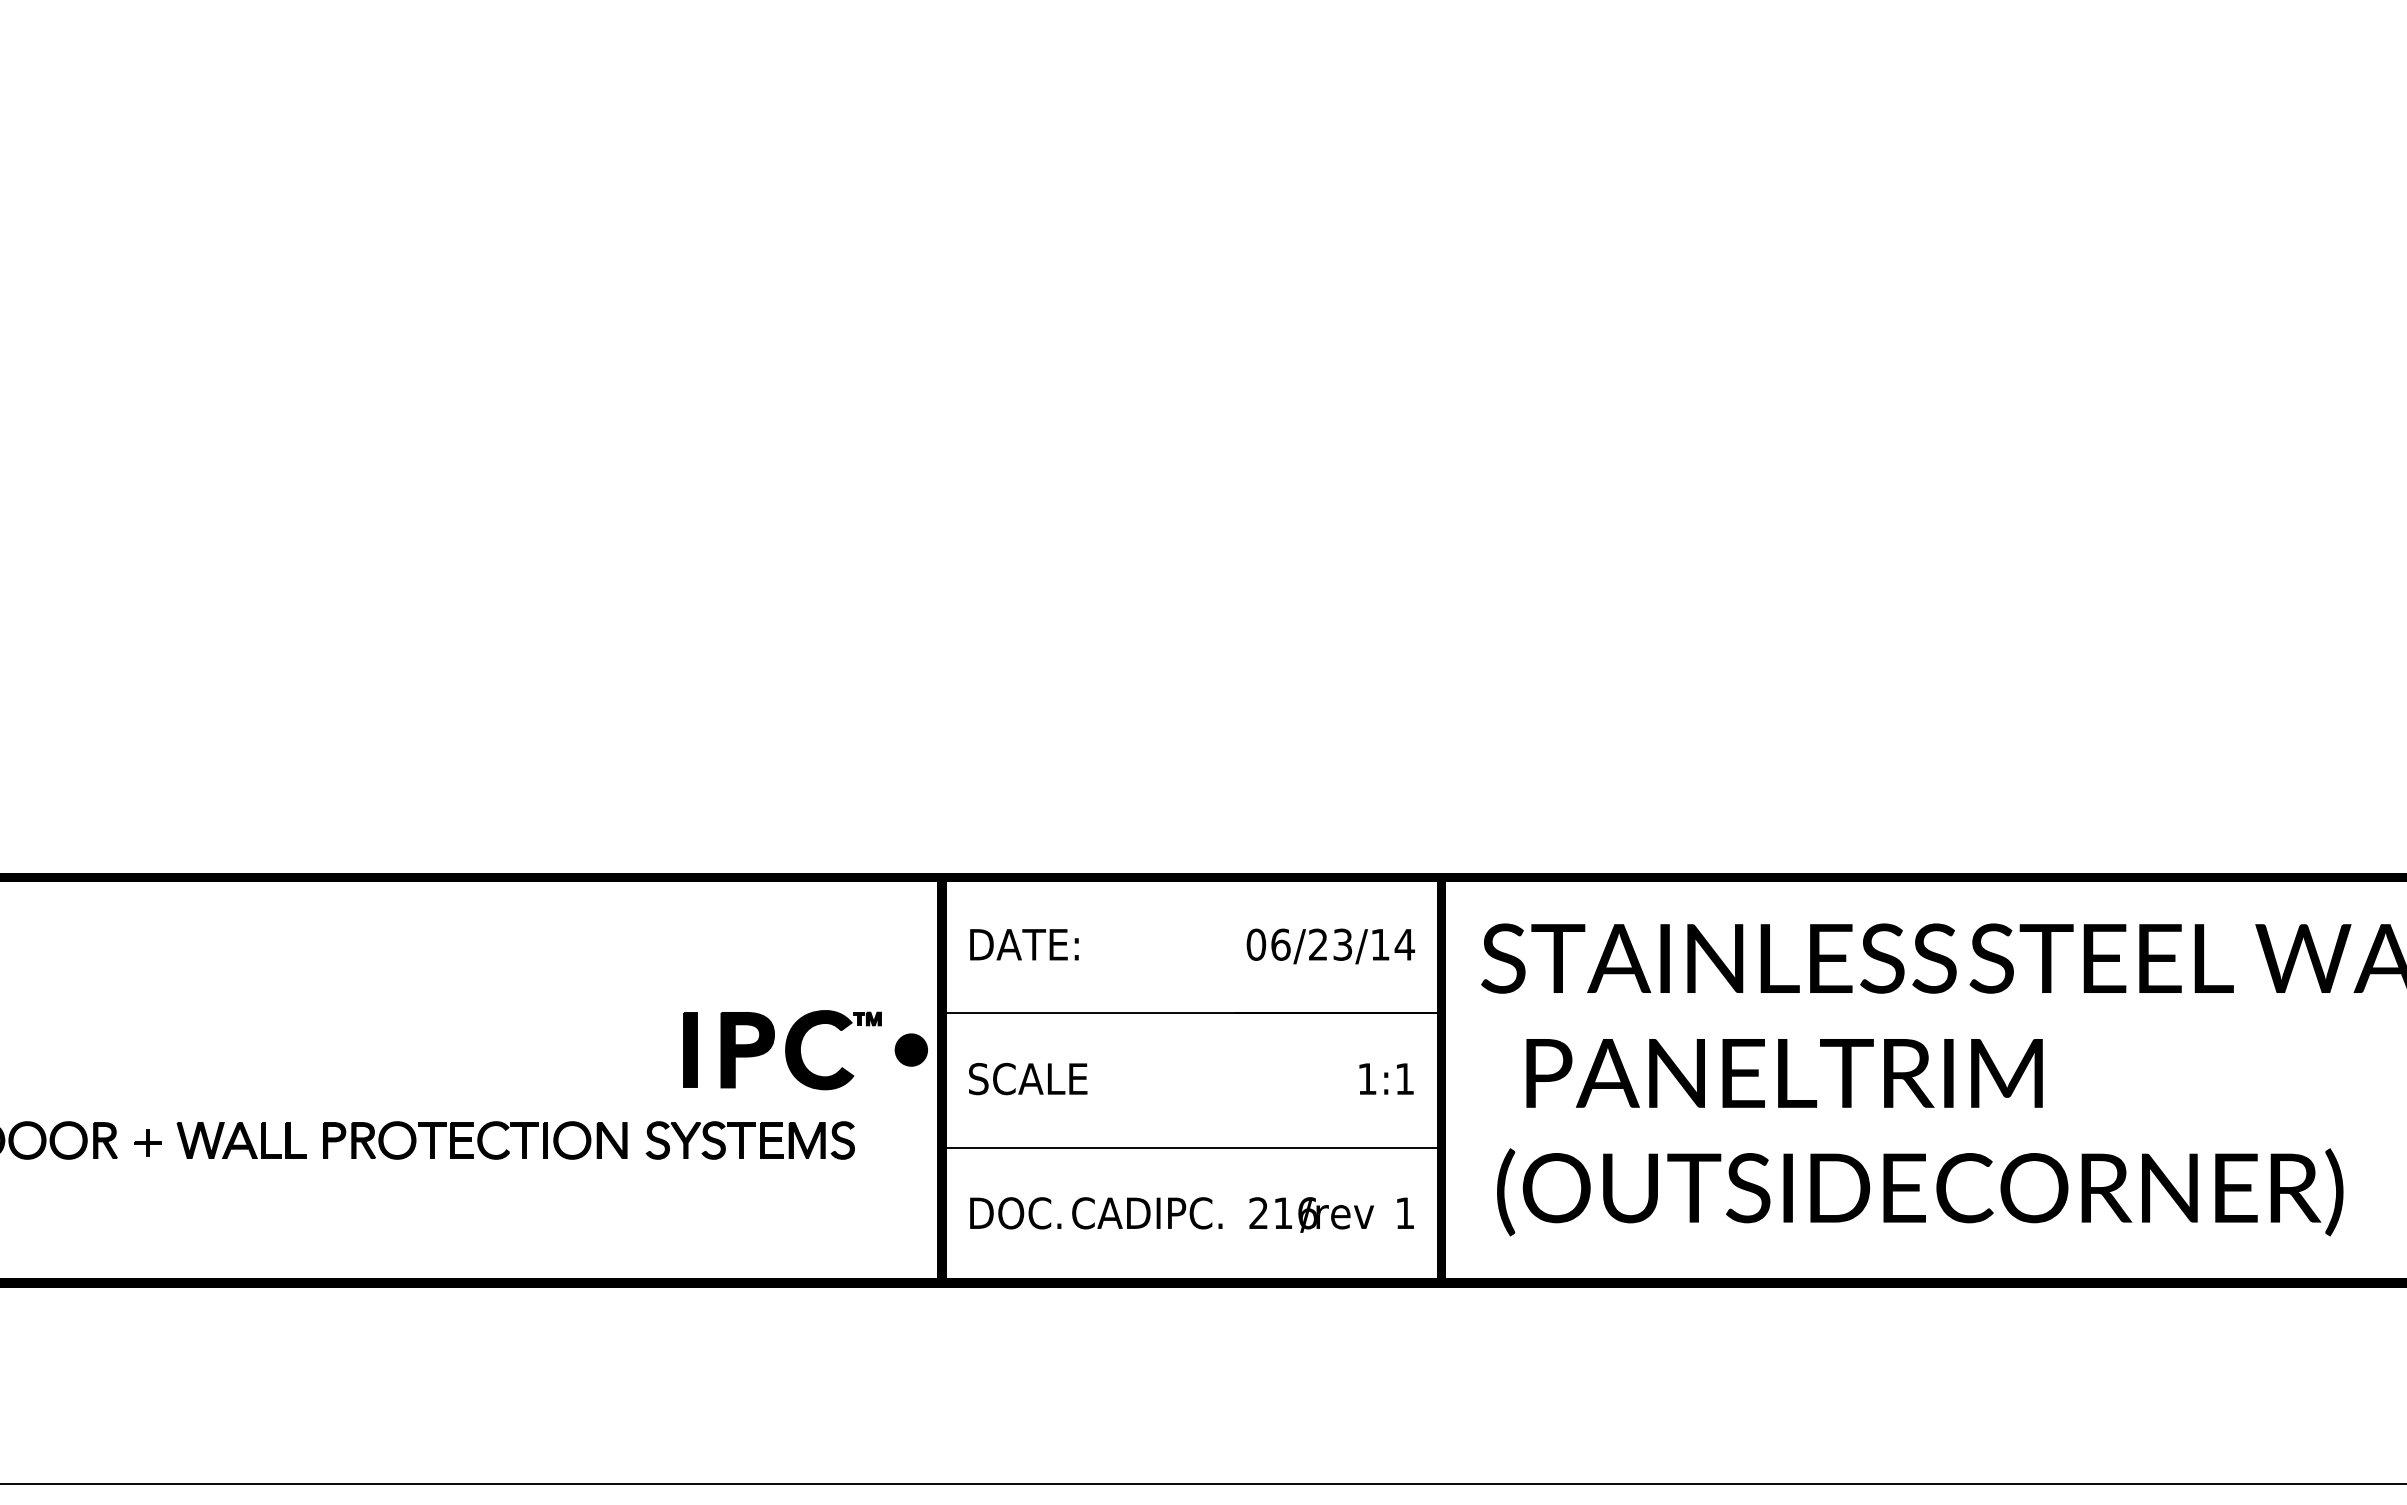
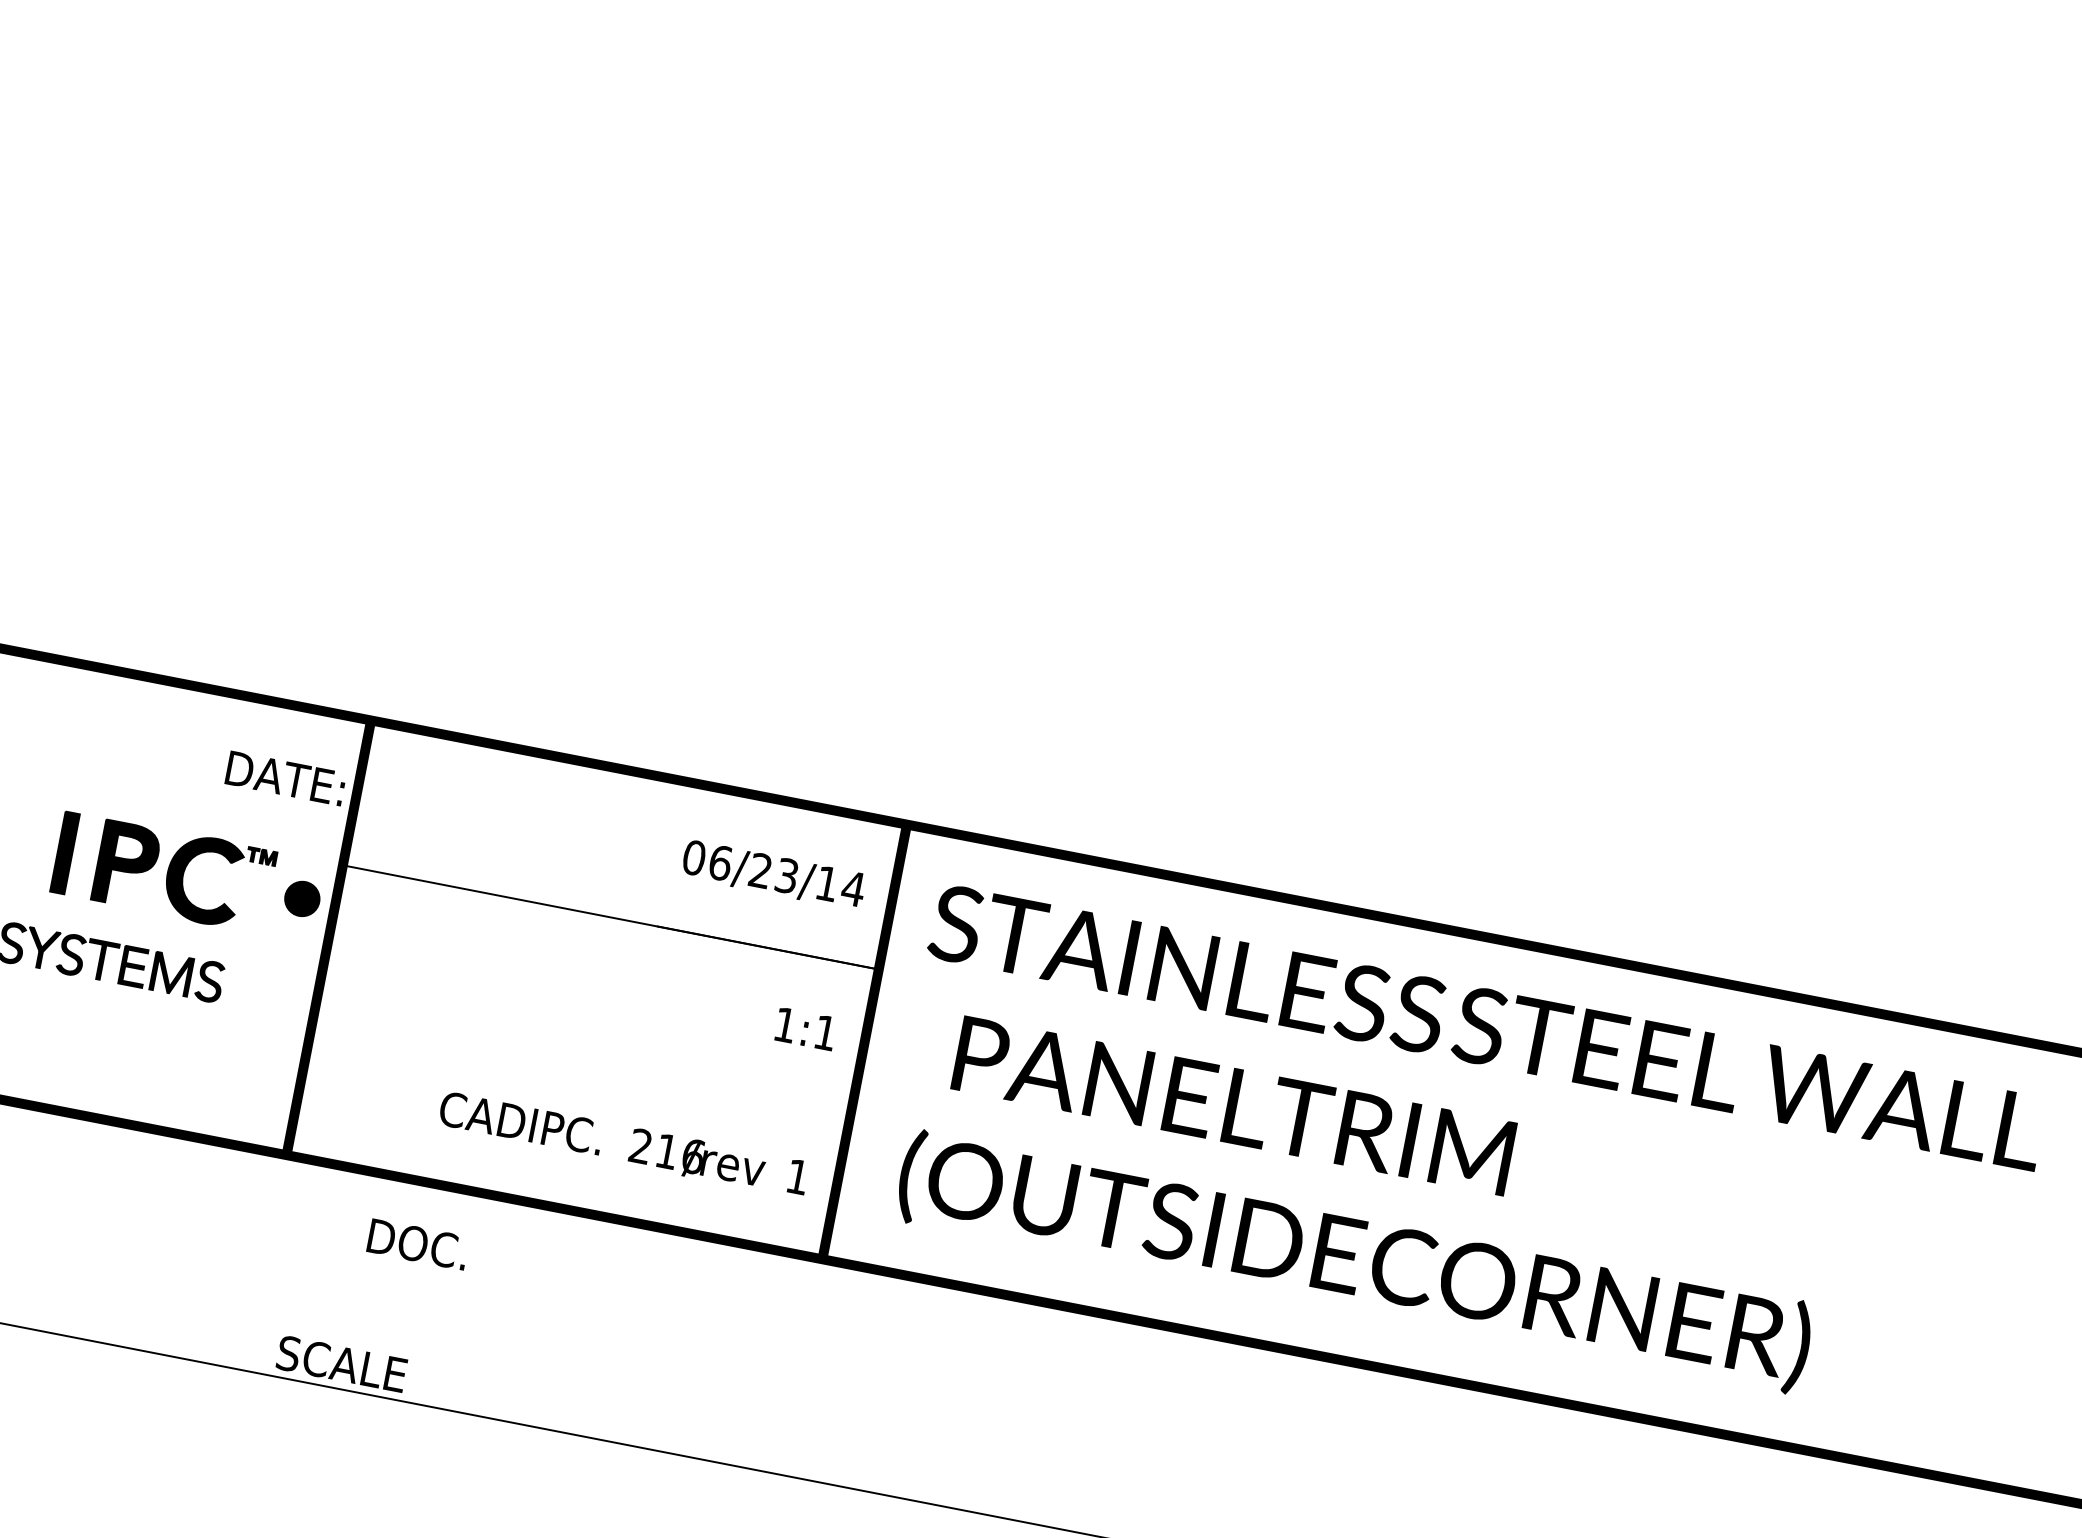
text: (1024, 944) -> (285, 778), moved
text: (1028, 1079) -> (342, 1364), moved
line: (1191, 1147) -> (582, 1061), removed
text: (1015, 1213) -> (417, 1244), moved

